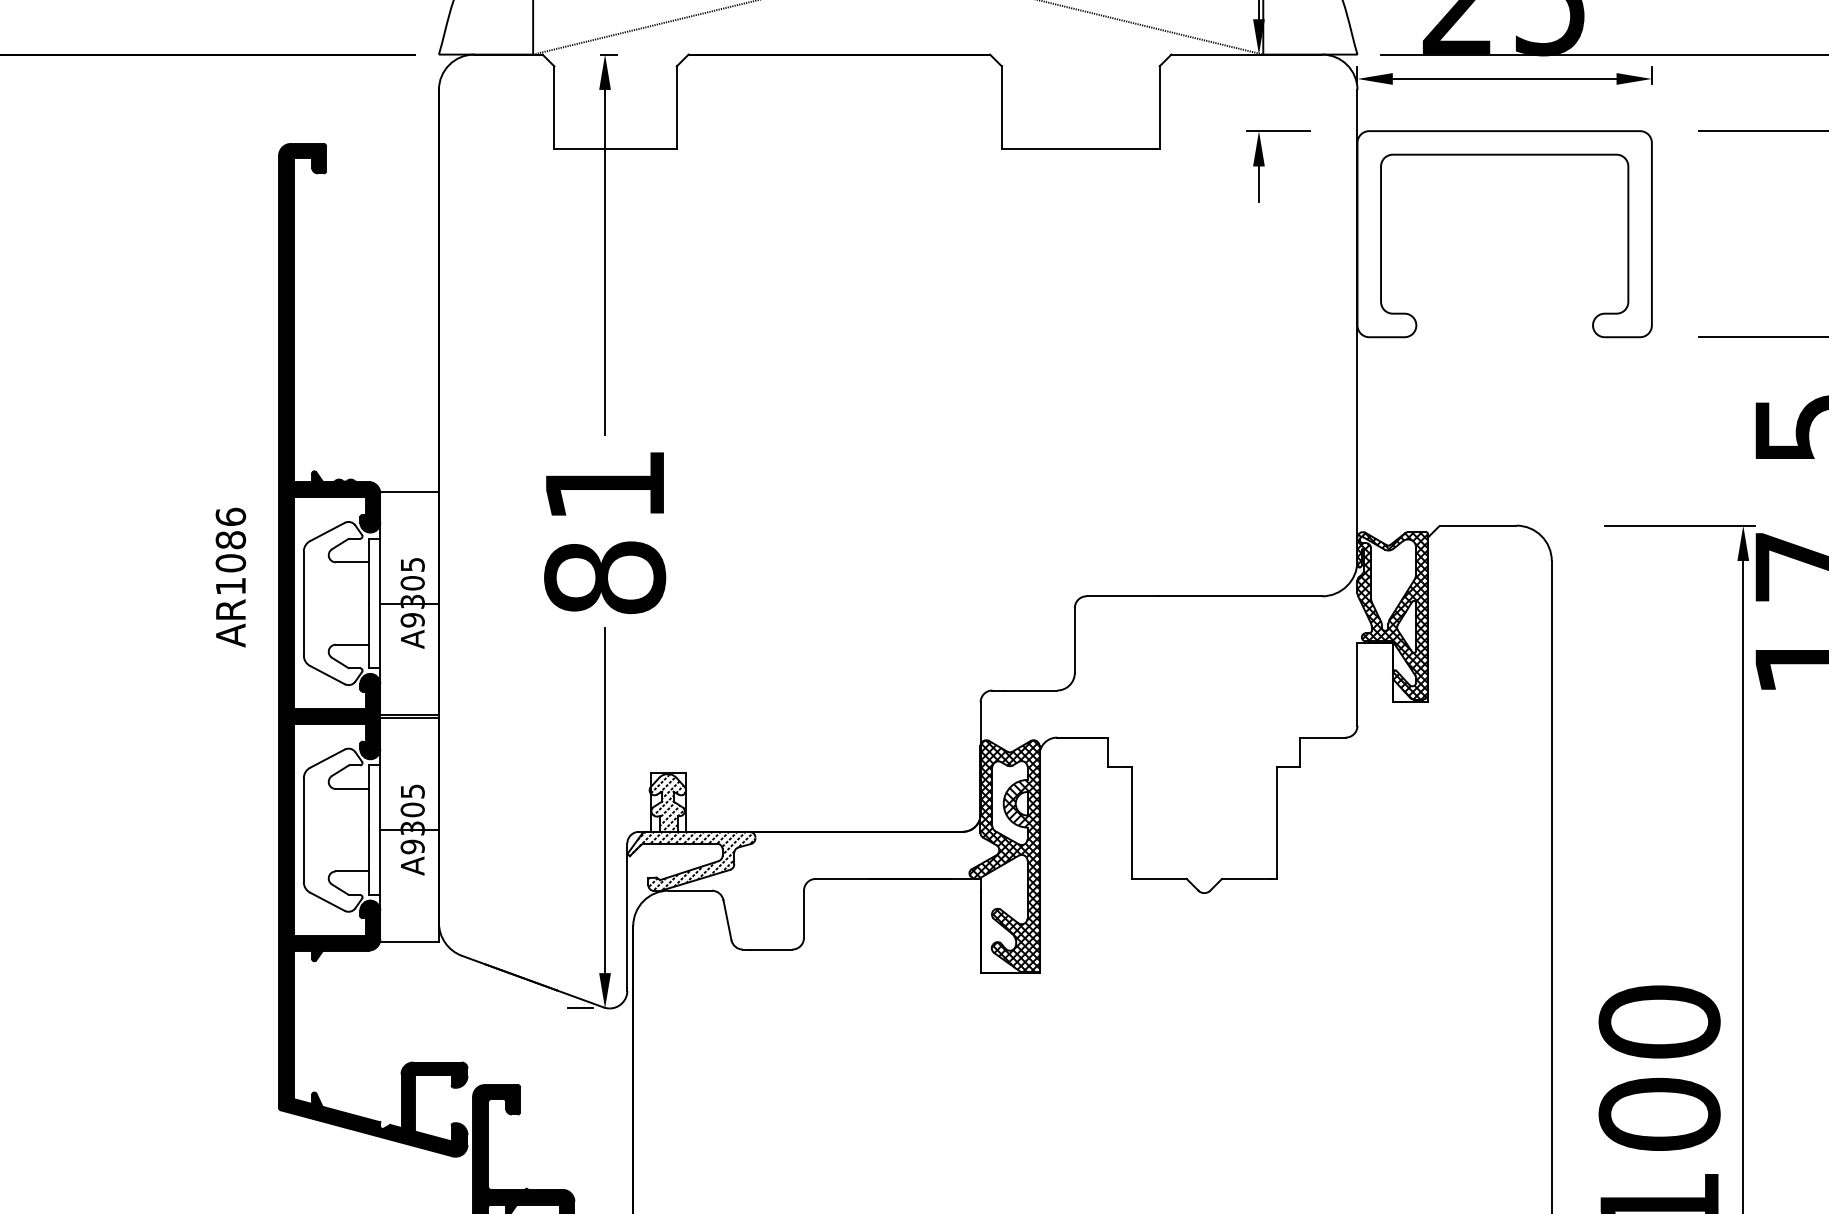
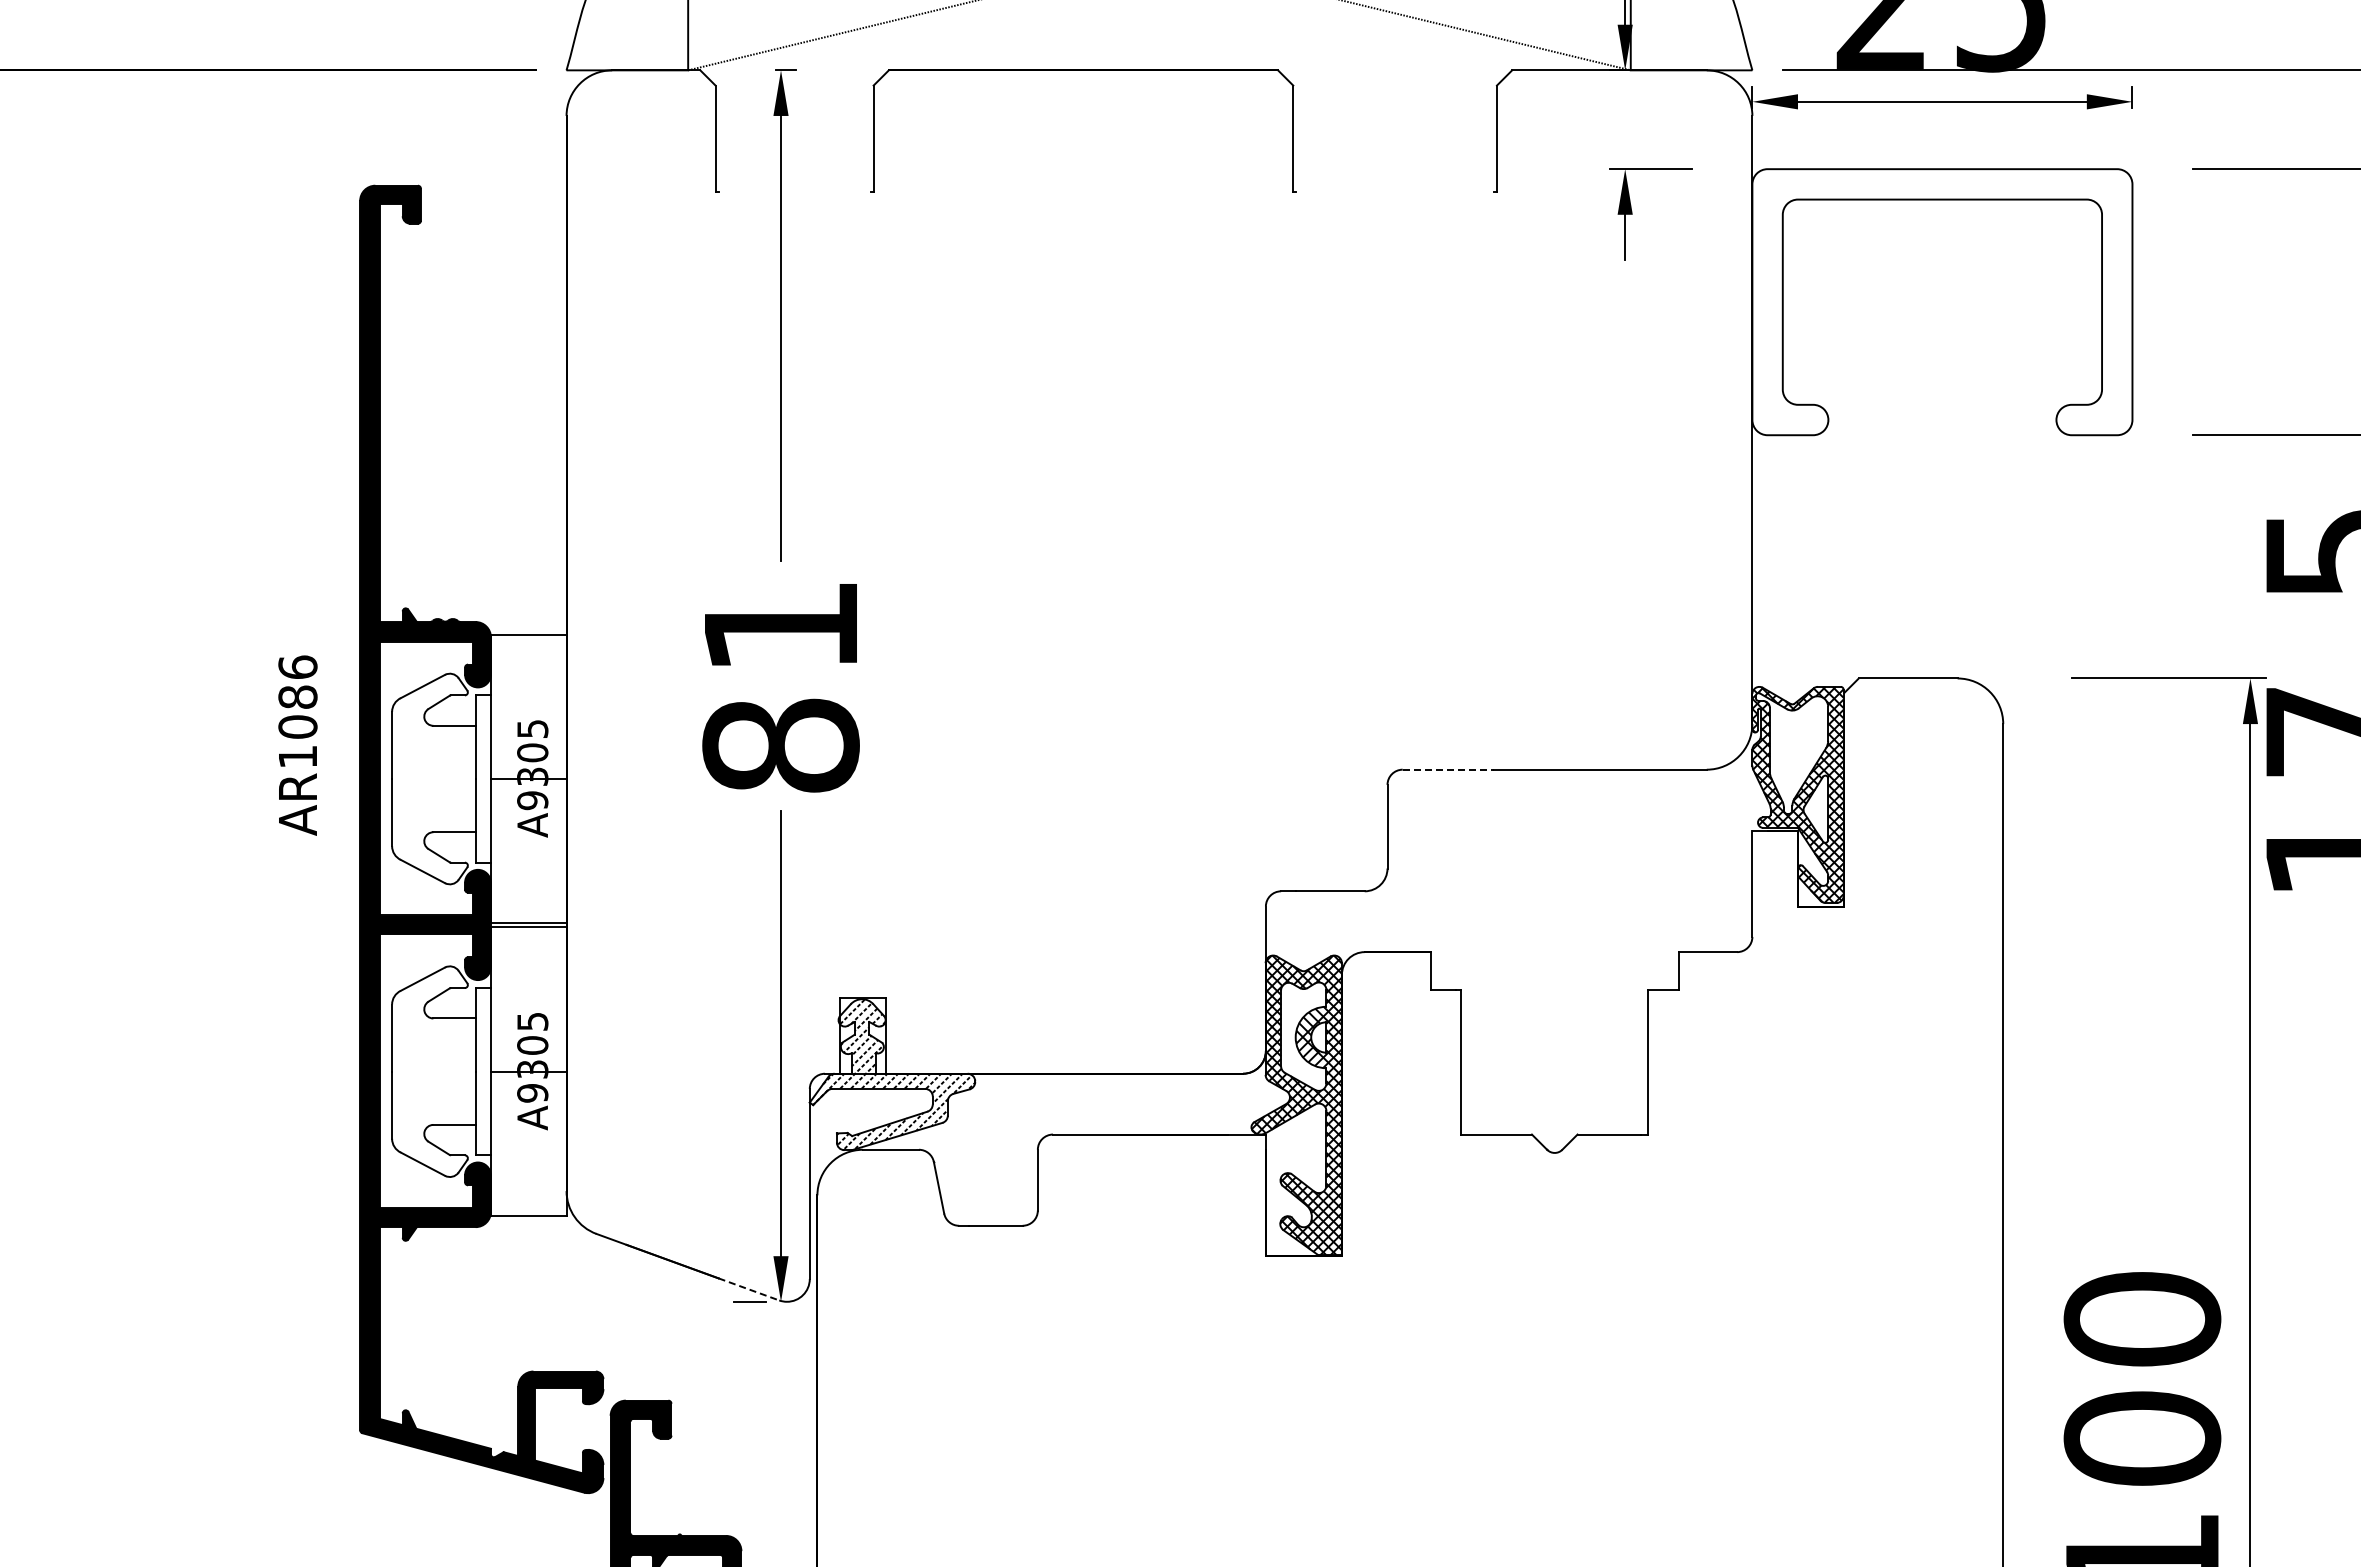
line: (615, 148) -> (794, 191), removed
line: (1080, 148) -> (1394, 191), removed
line: (1122, 596) -> (1448, 769), solid -> dashed
line: (580, 998) -> (749, 1289), solid -> dashed

